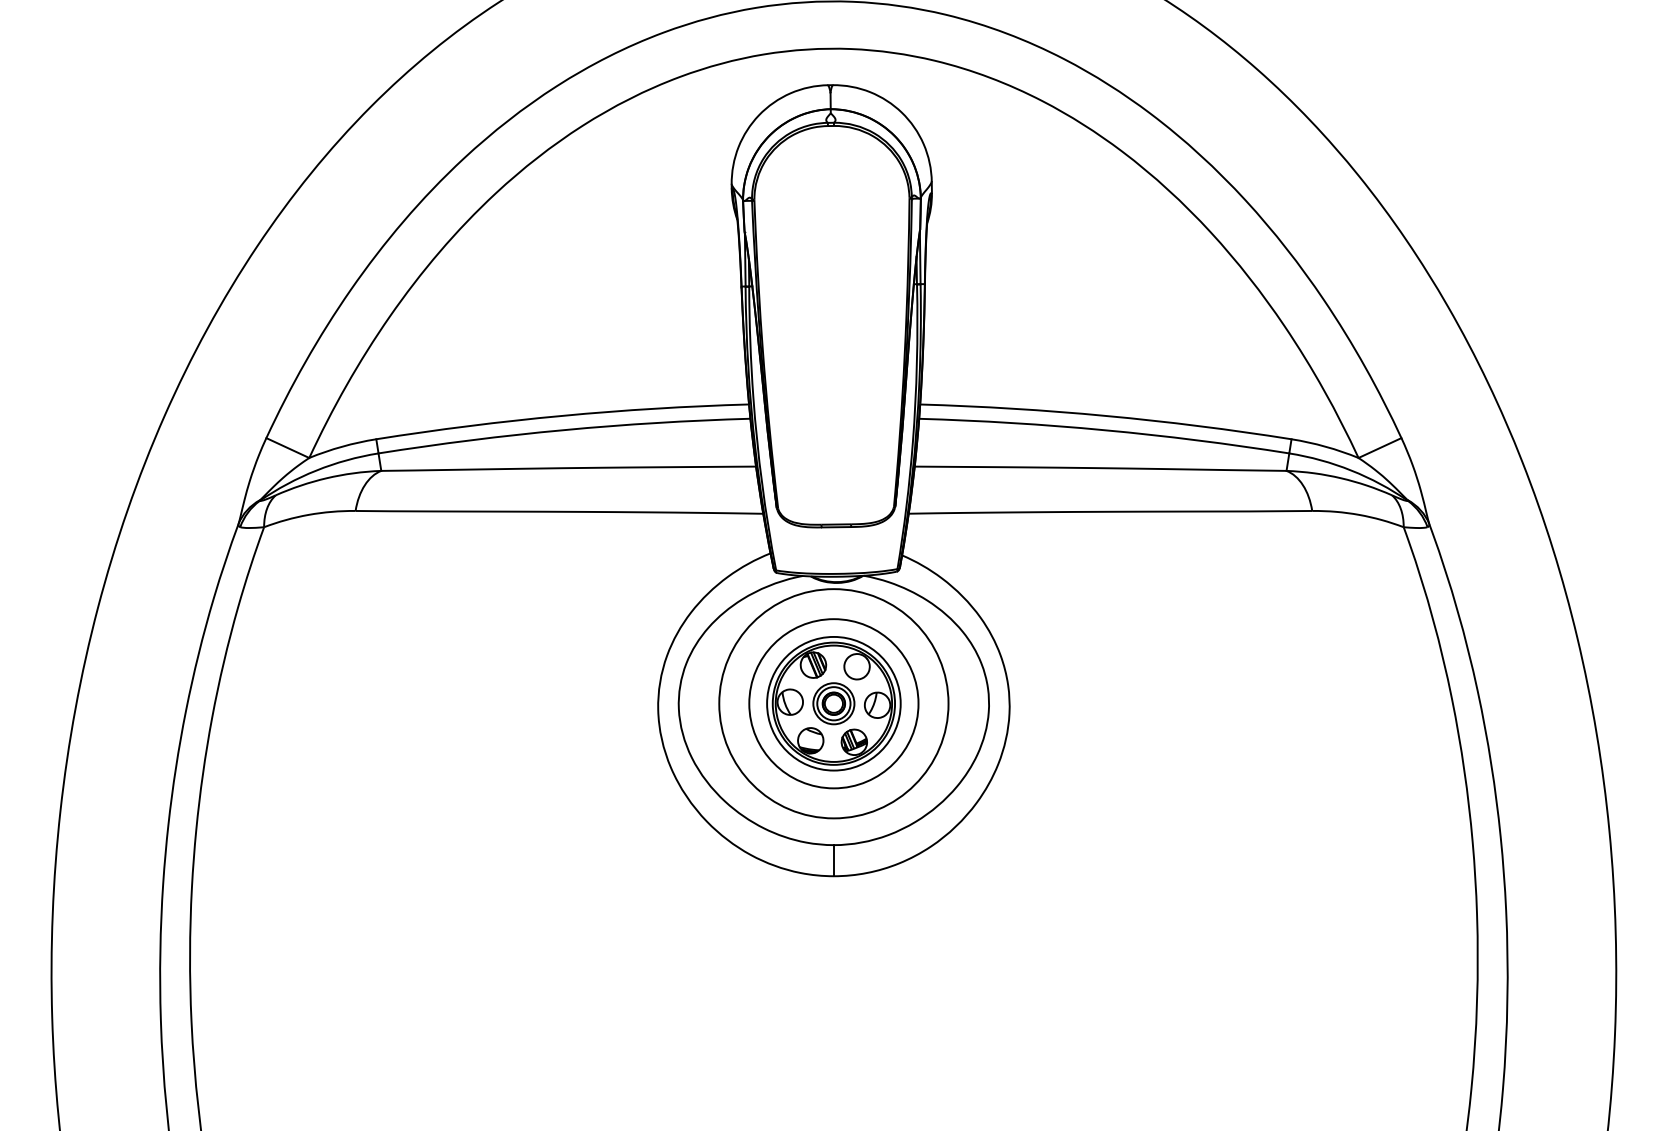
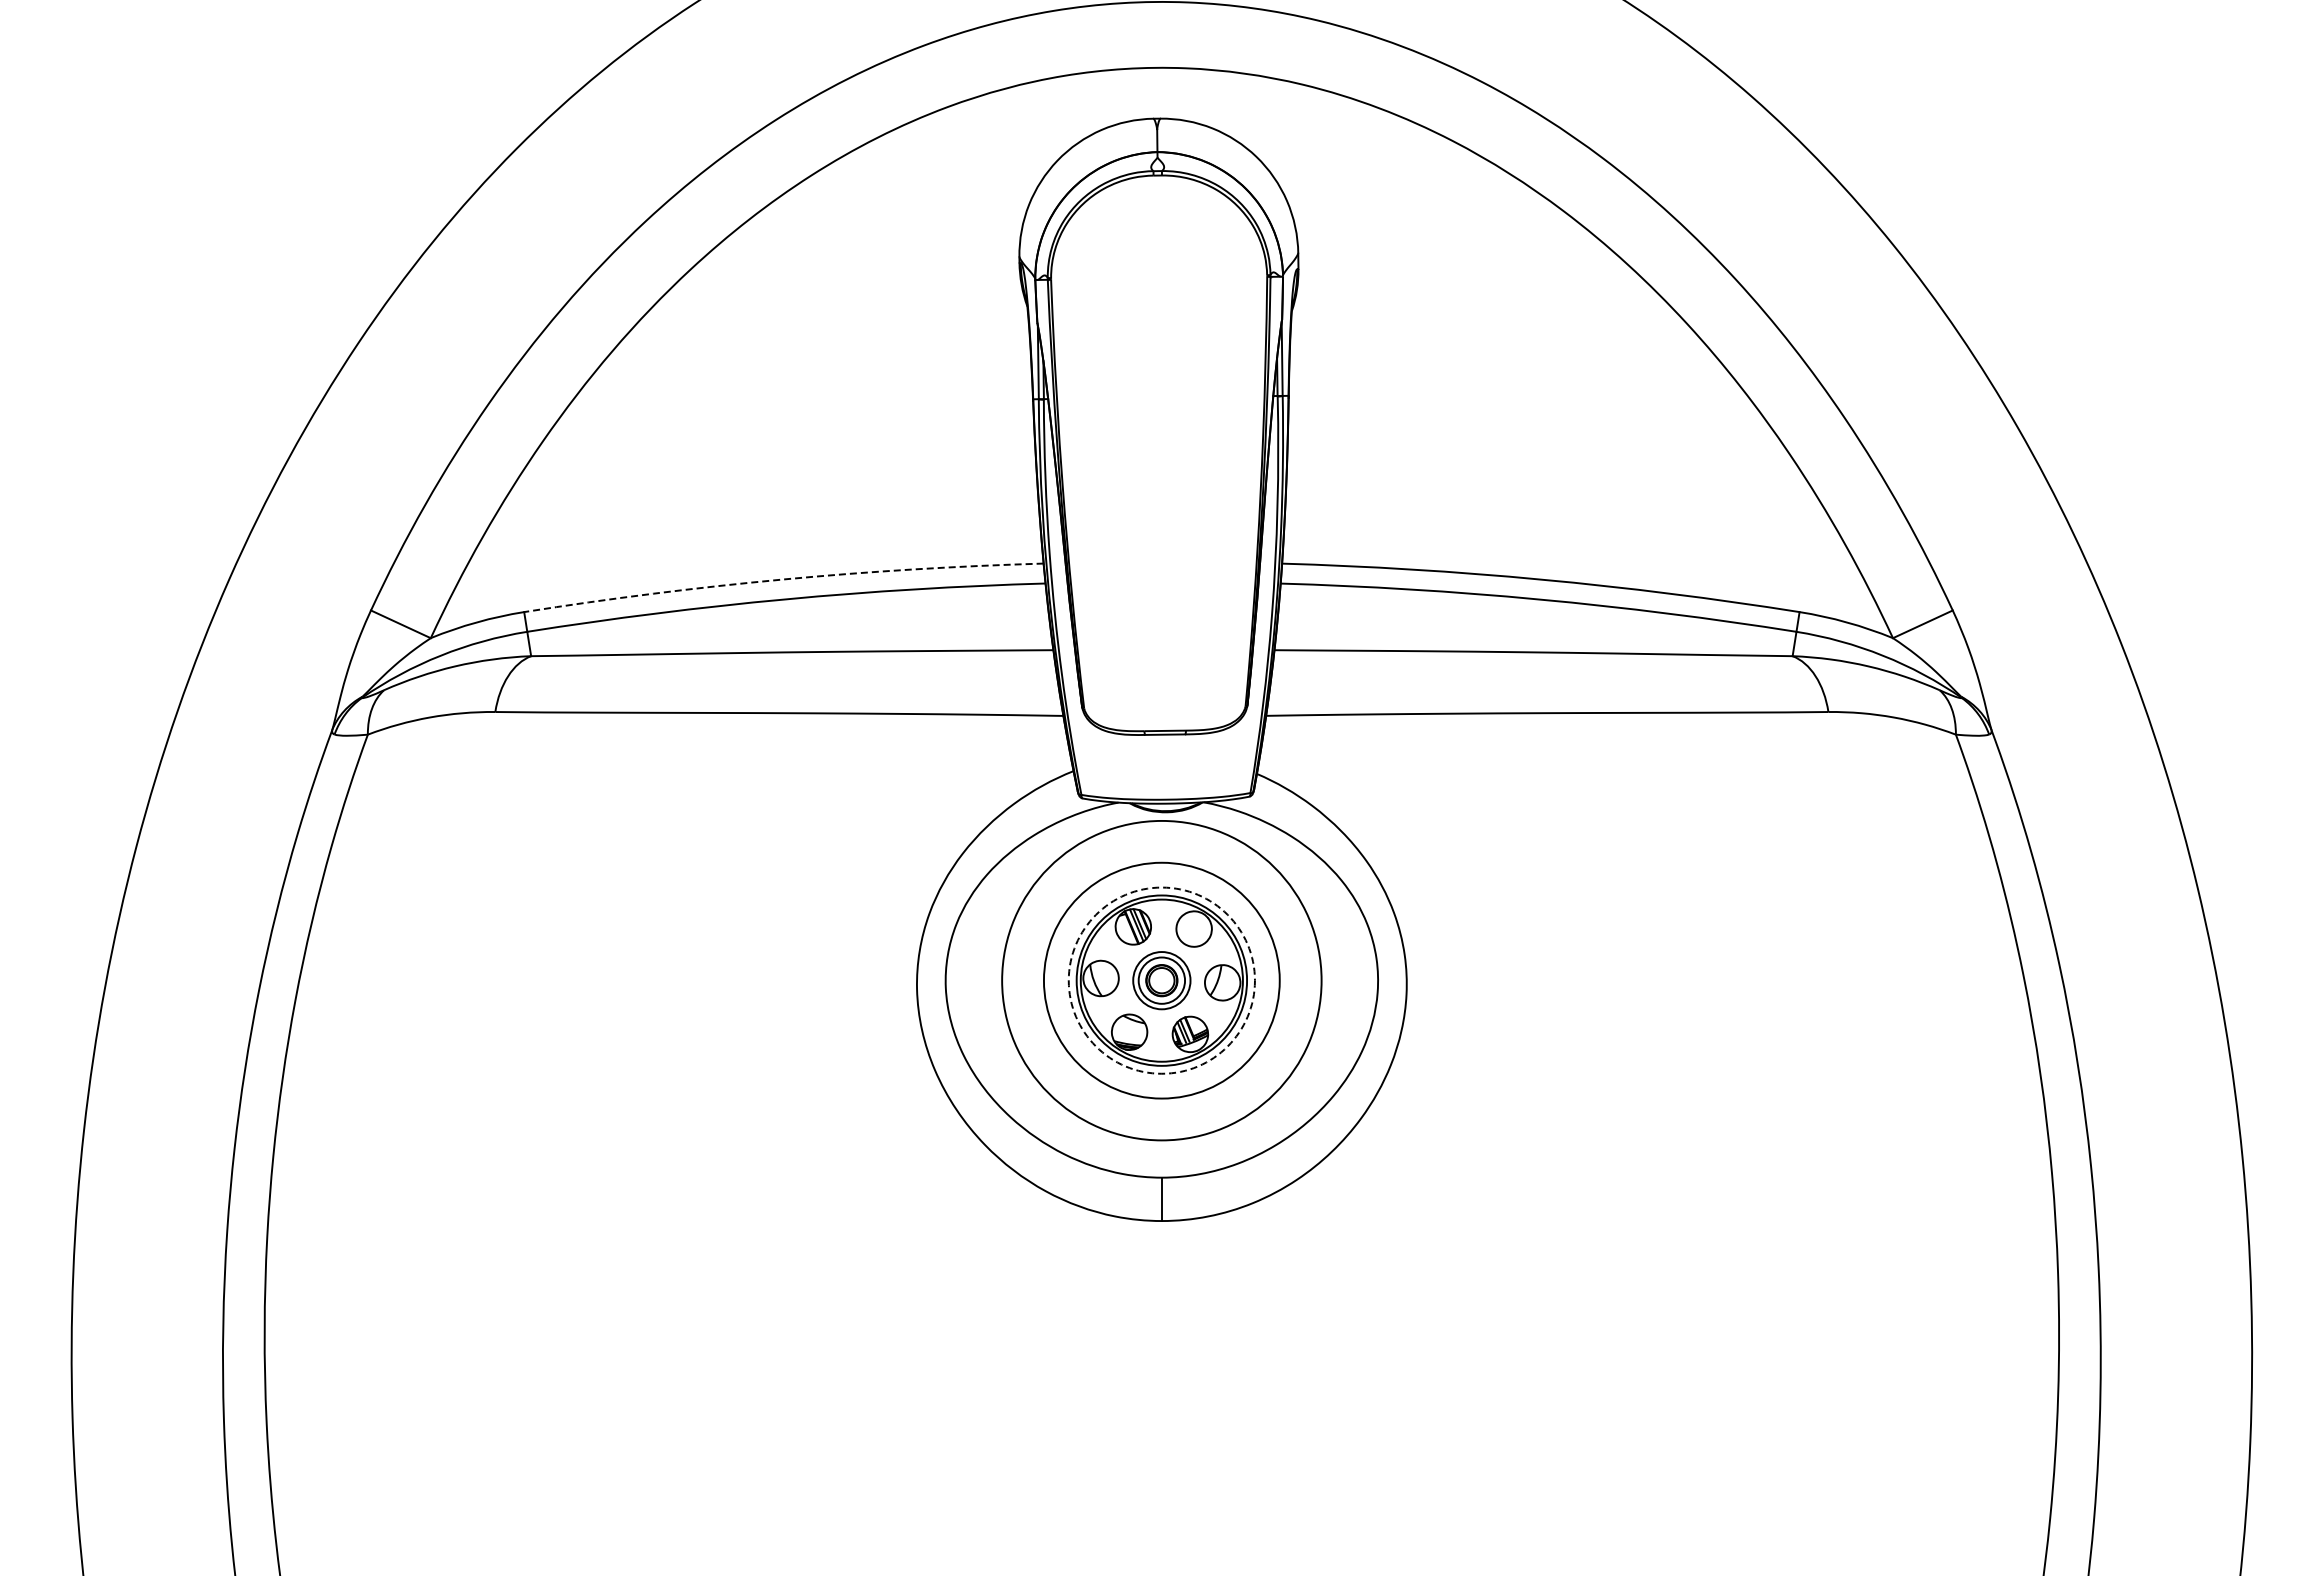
arc: (562, 415) -> (783, 579), solid -> dashed
circle: (833, 703) -> (1161, 980), solid -> dashed

